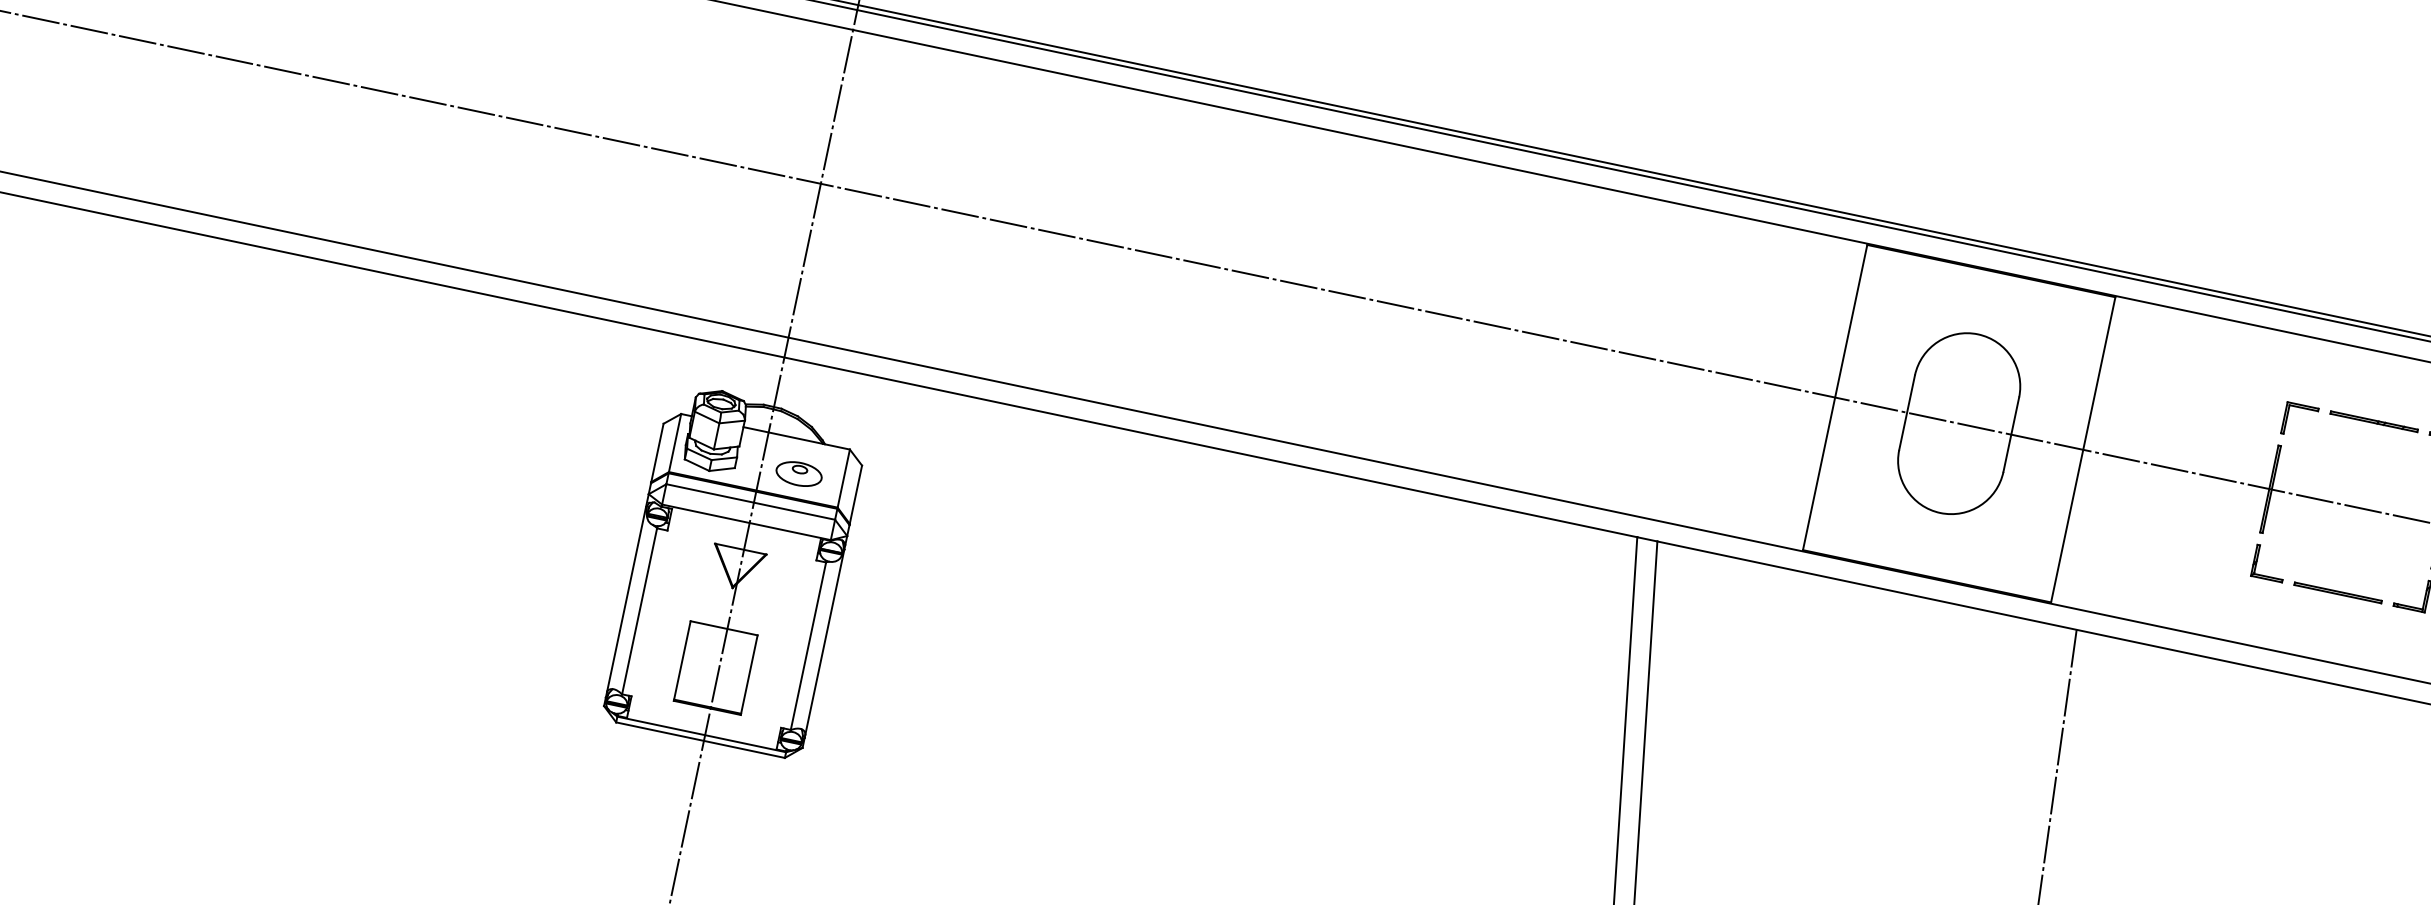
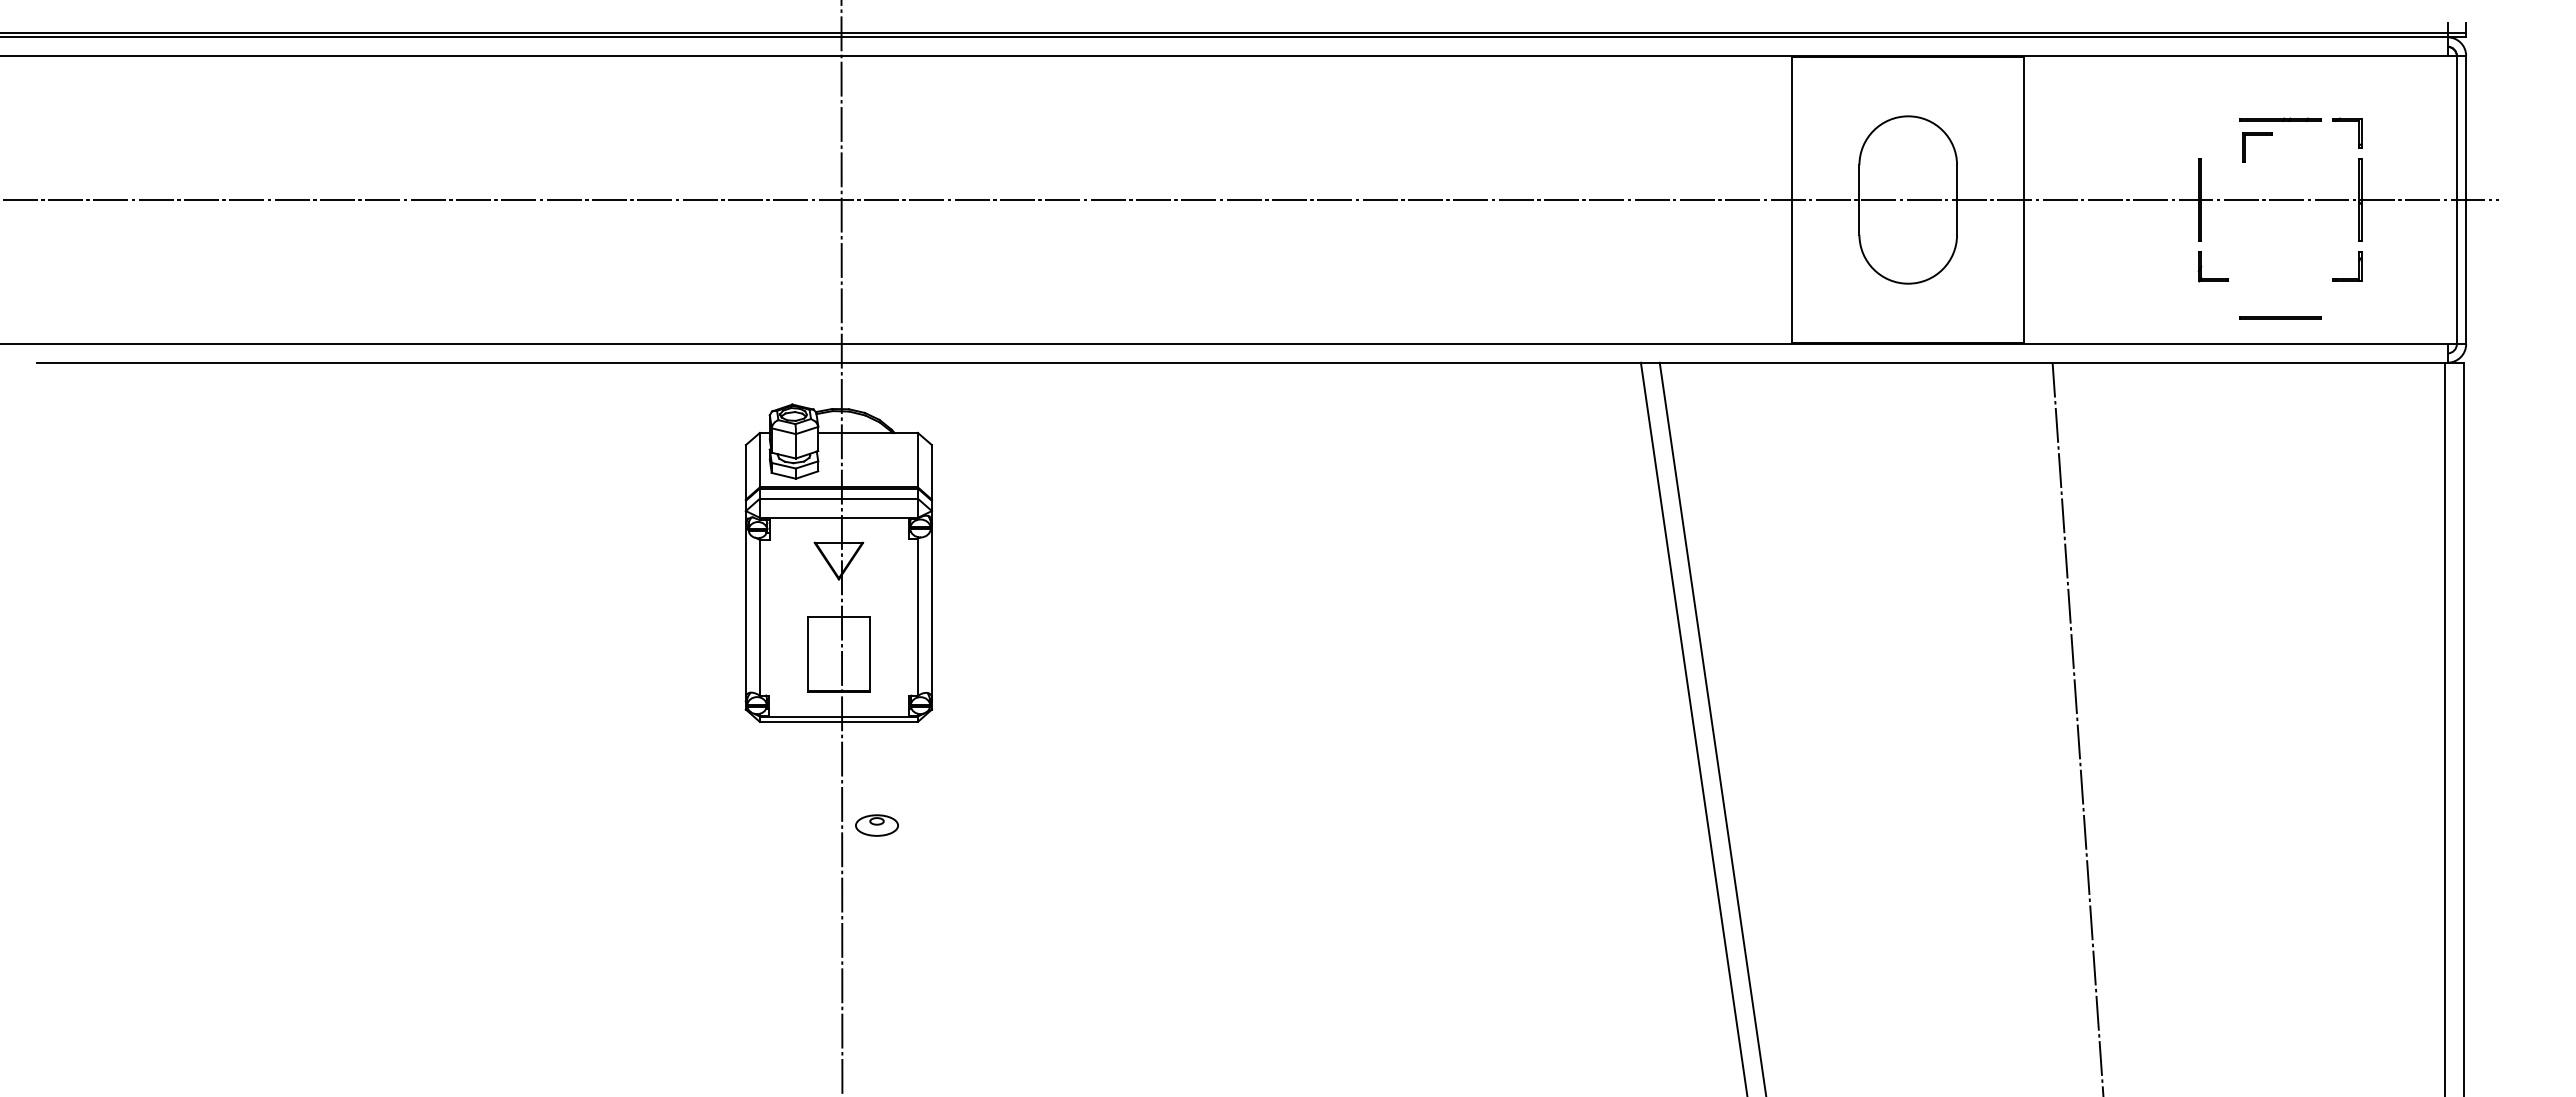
part: (2302, 408) -> (2257, 135), moved
part: (798, 473) -> (876, 825), moved
line: (2338, 592) -> (2280, 317), moved

